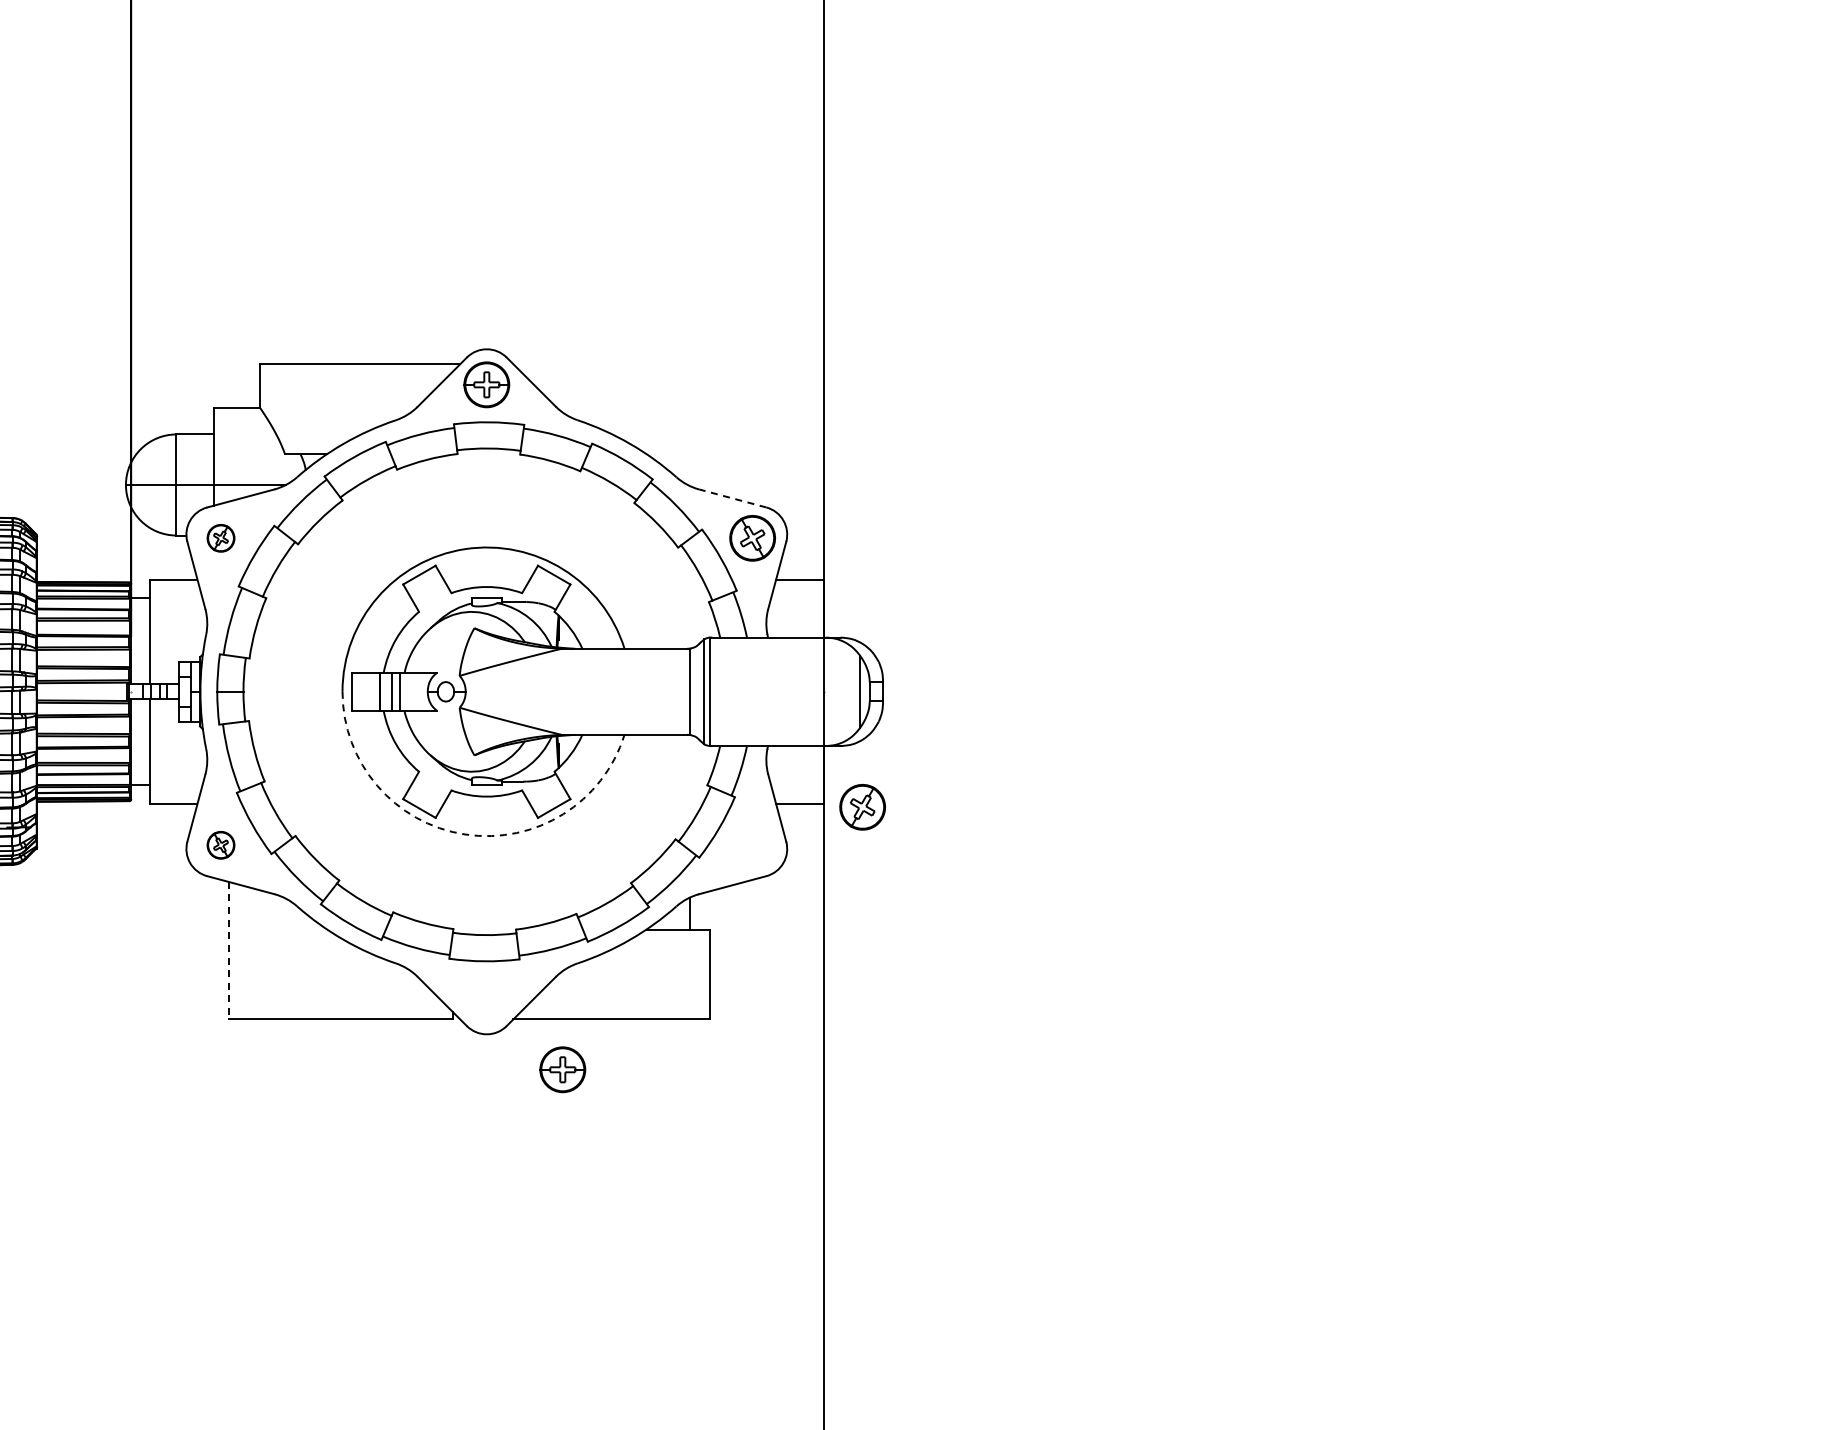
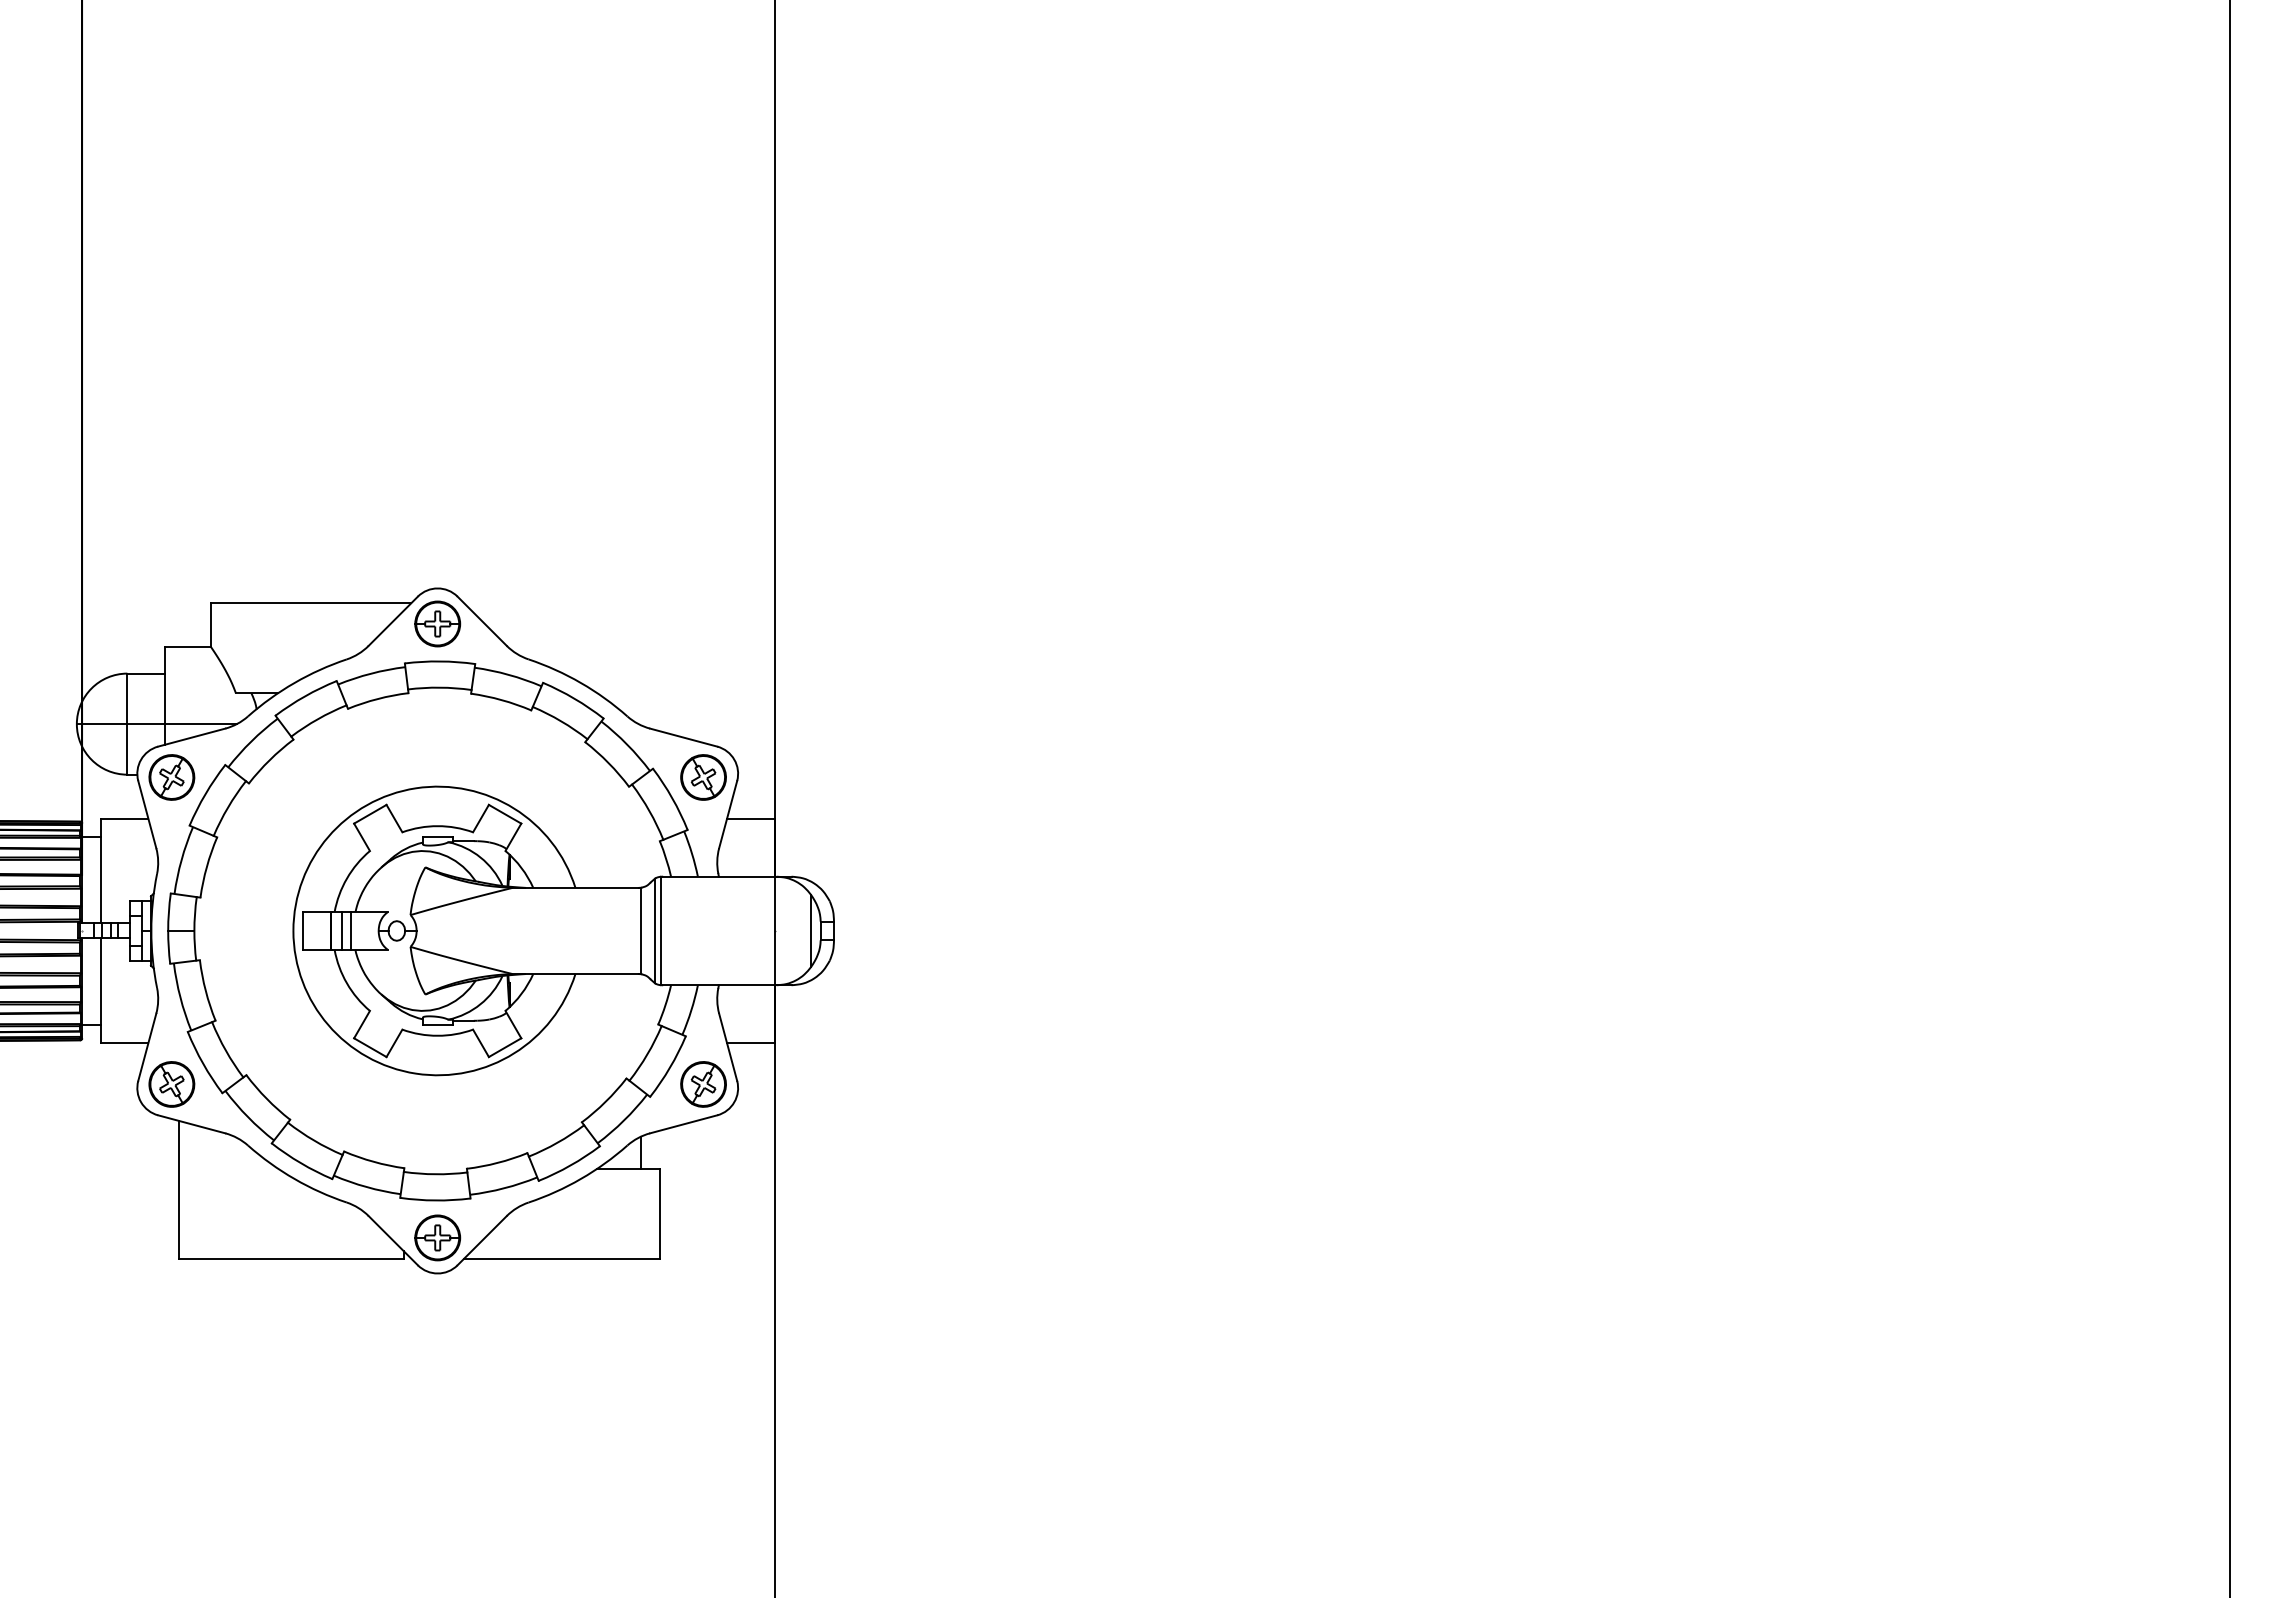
line: (732, 498) -> (683, 737), dashed -> solid
part: (220, 538) -> (171, 777), size x1.67
part: (862, 807) -> (703, 1084), moved
arc: (464, 834) -> (415, 1073), dashed -> solid
part: (220, 845) -> (171, 1084), size x1.67
line: (228, 950) -> (179, 1189), dashed -> solid
part: (562, 1069) -> (437, 1237), moved

